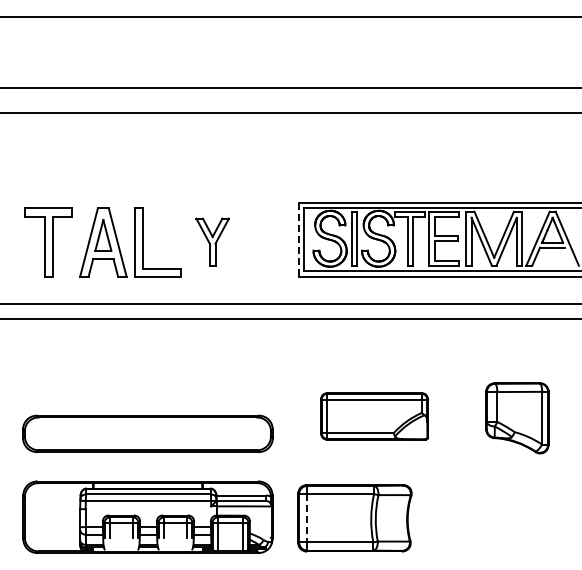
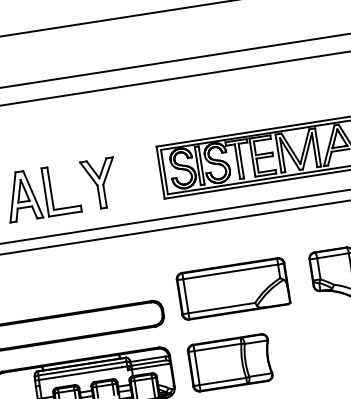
line: (298, 239) -> (160, 172), dashed -> solid
part: (212, 242) -> (100, 183), size x1.43
part: (374, 416) -> (233, 288), size x1.43
line: (307, 518) -> (197, 368), dashed -> solid

